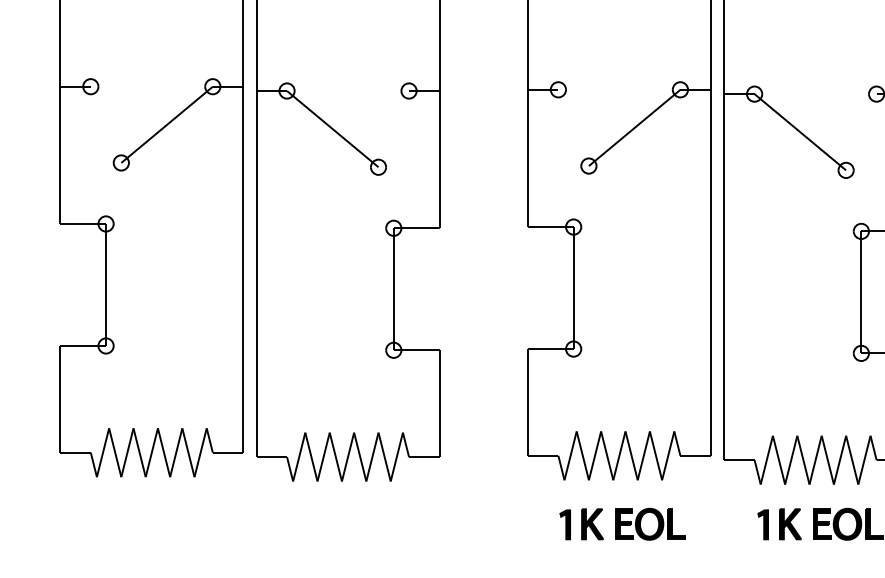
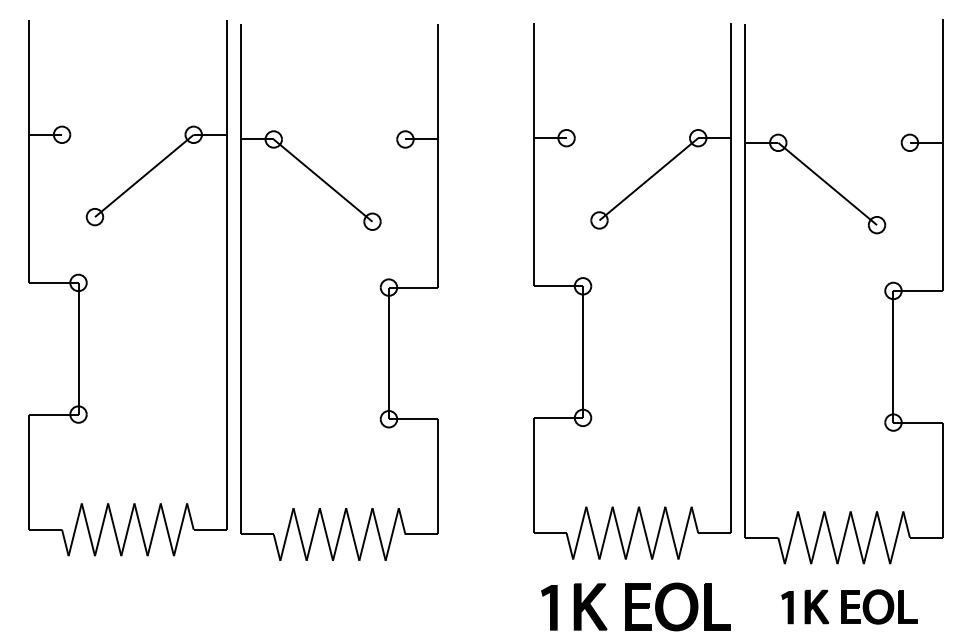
part: (622, 523) -> (635, 606), size x1.4

